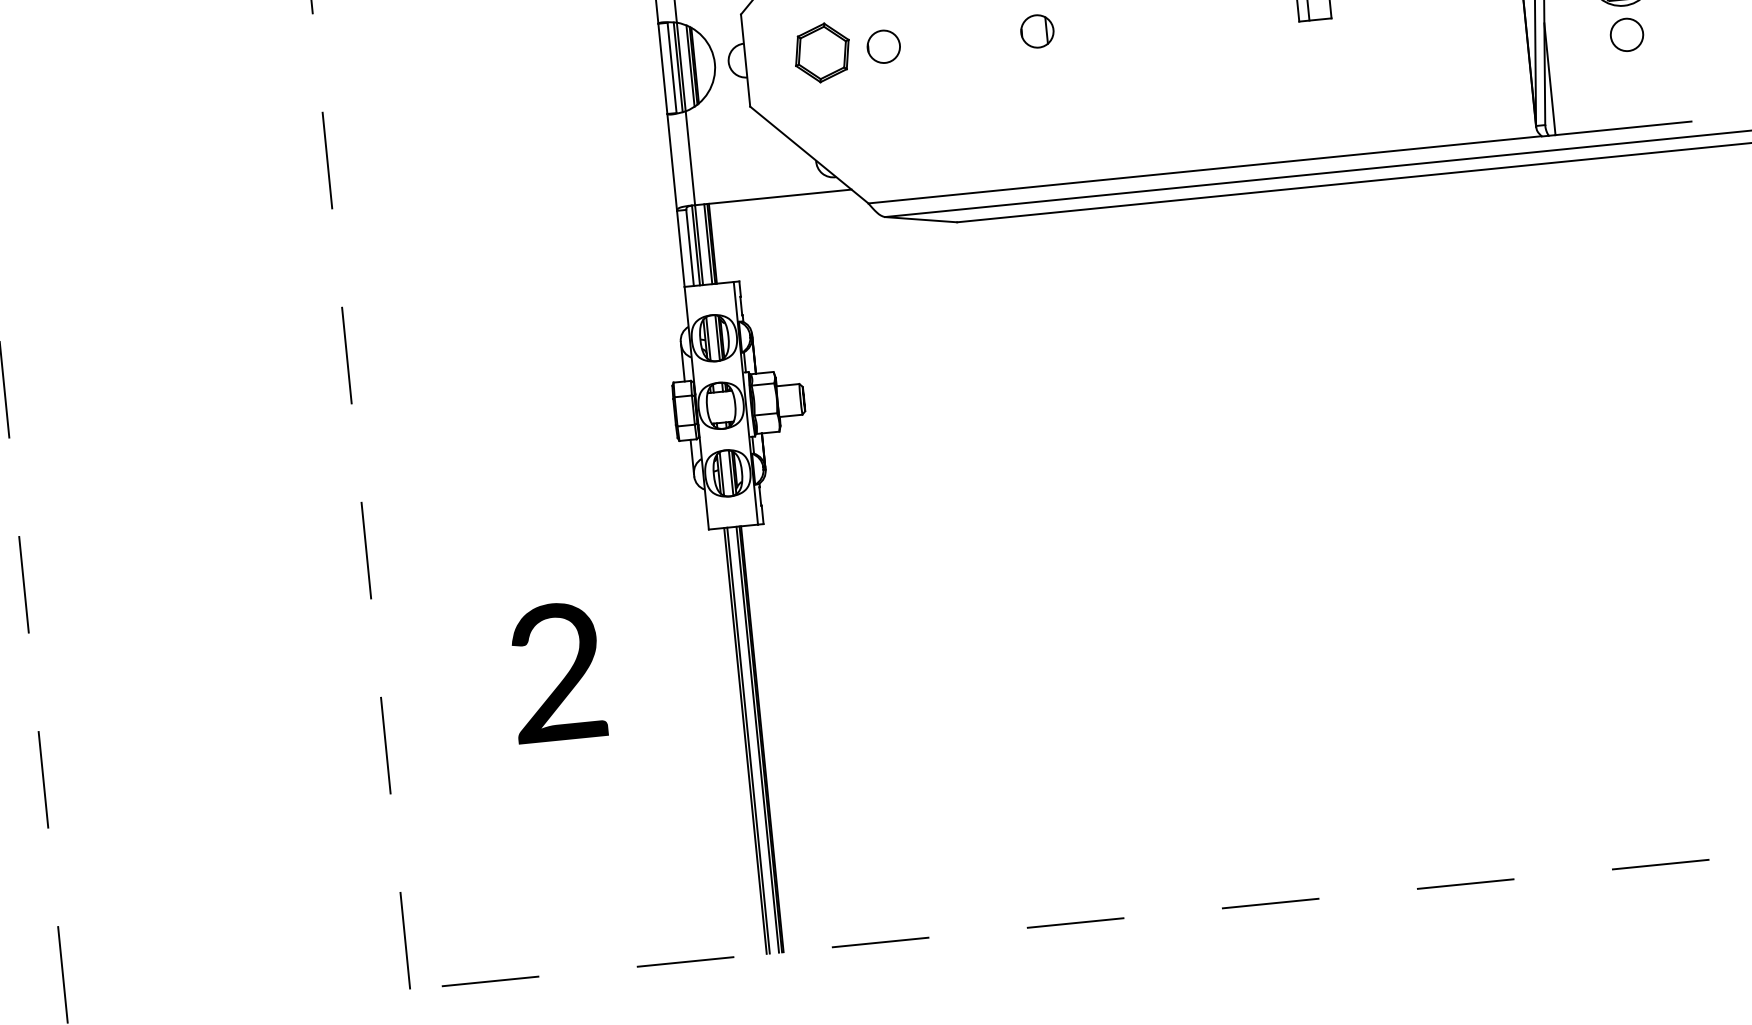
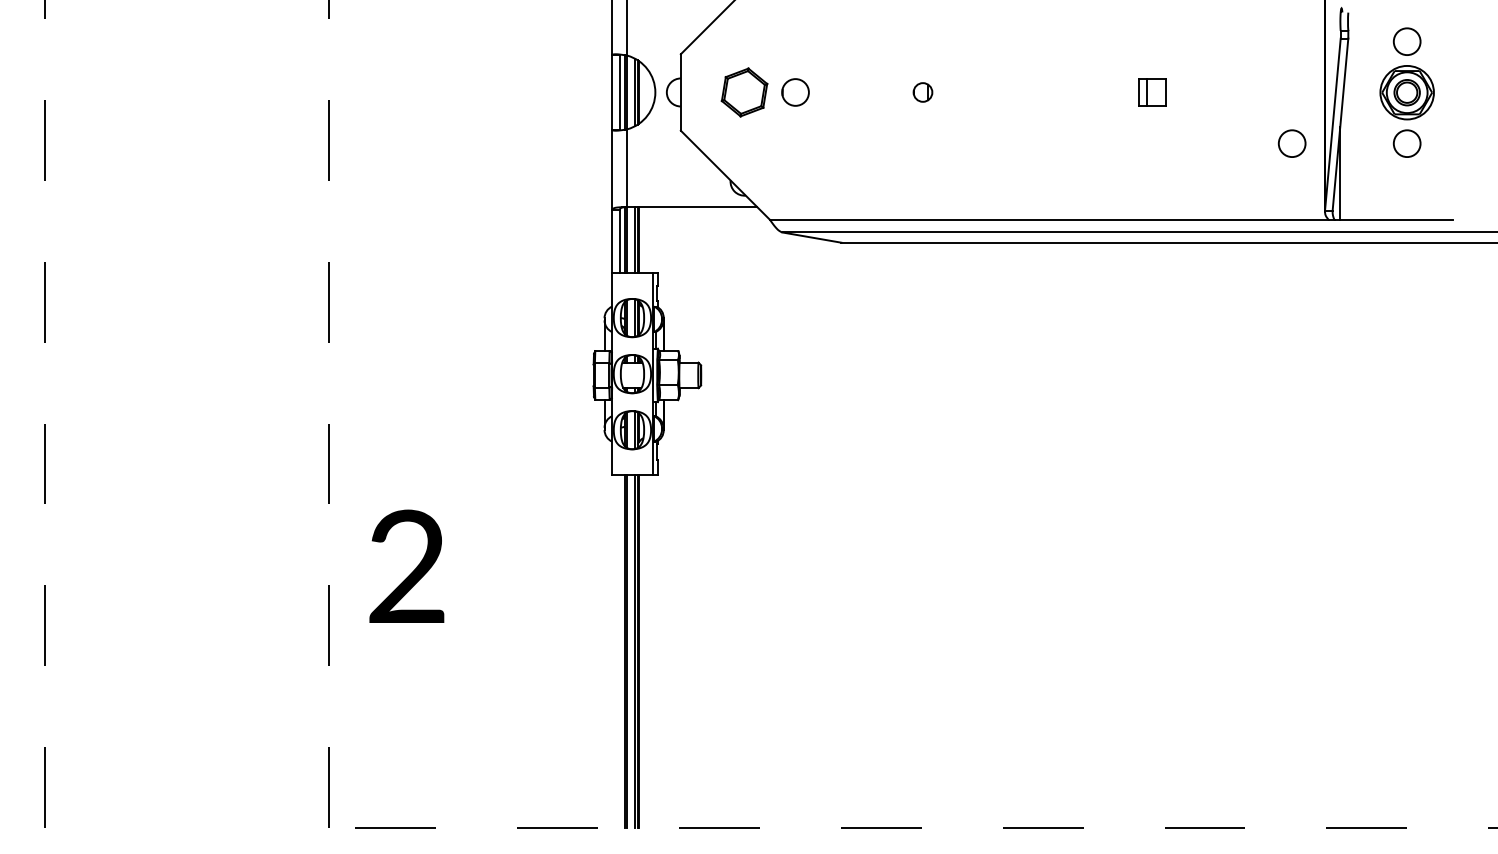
part: (1036, 31) -> (922, 92), size x0.7
circle: (1487, 48) -> (1291, 143), added
text: (556, 670) -> (406, 565), moved

